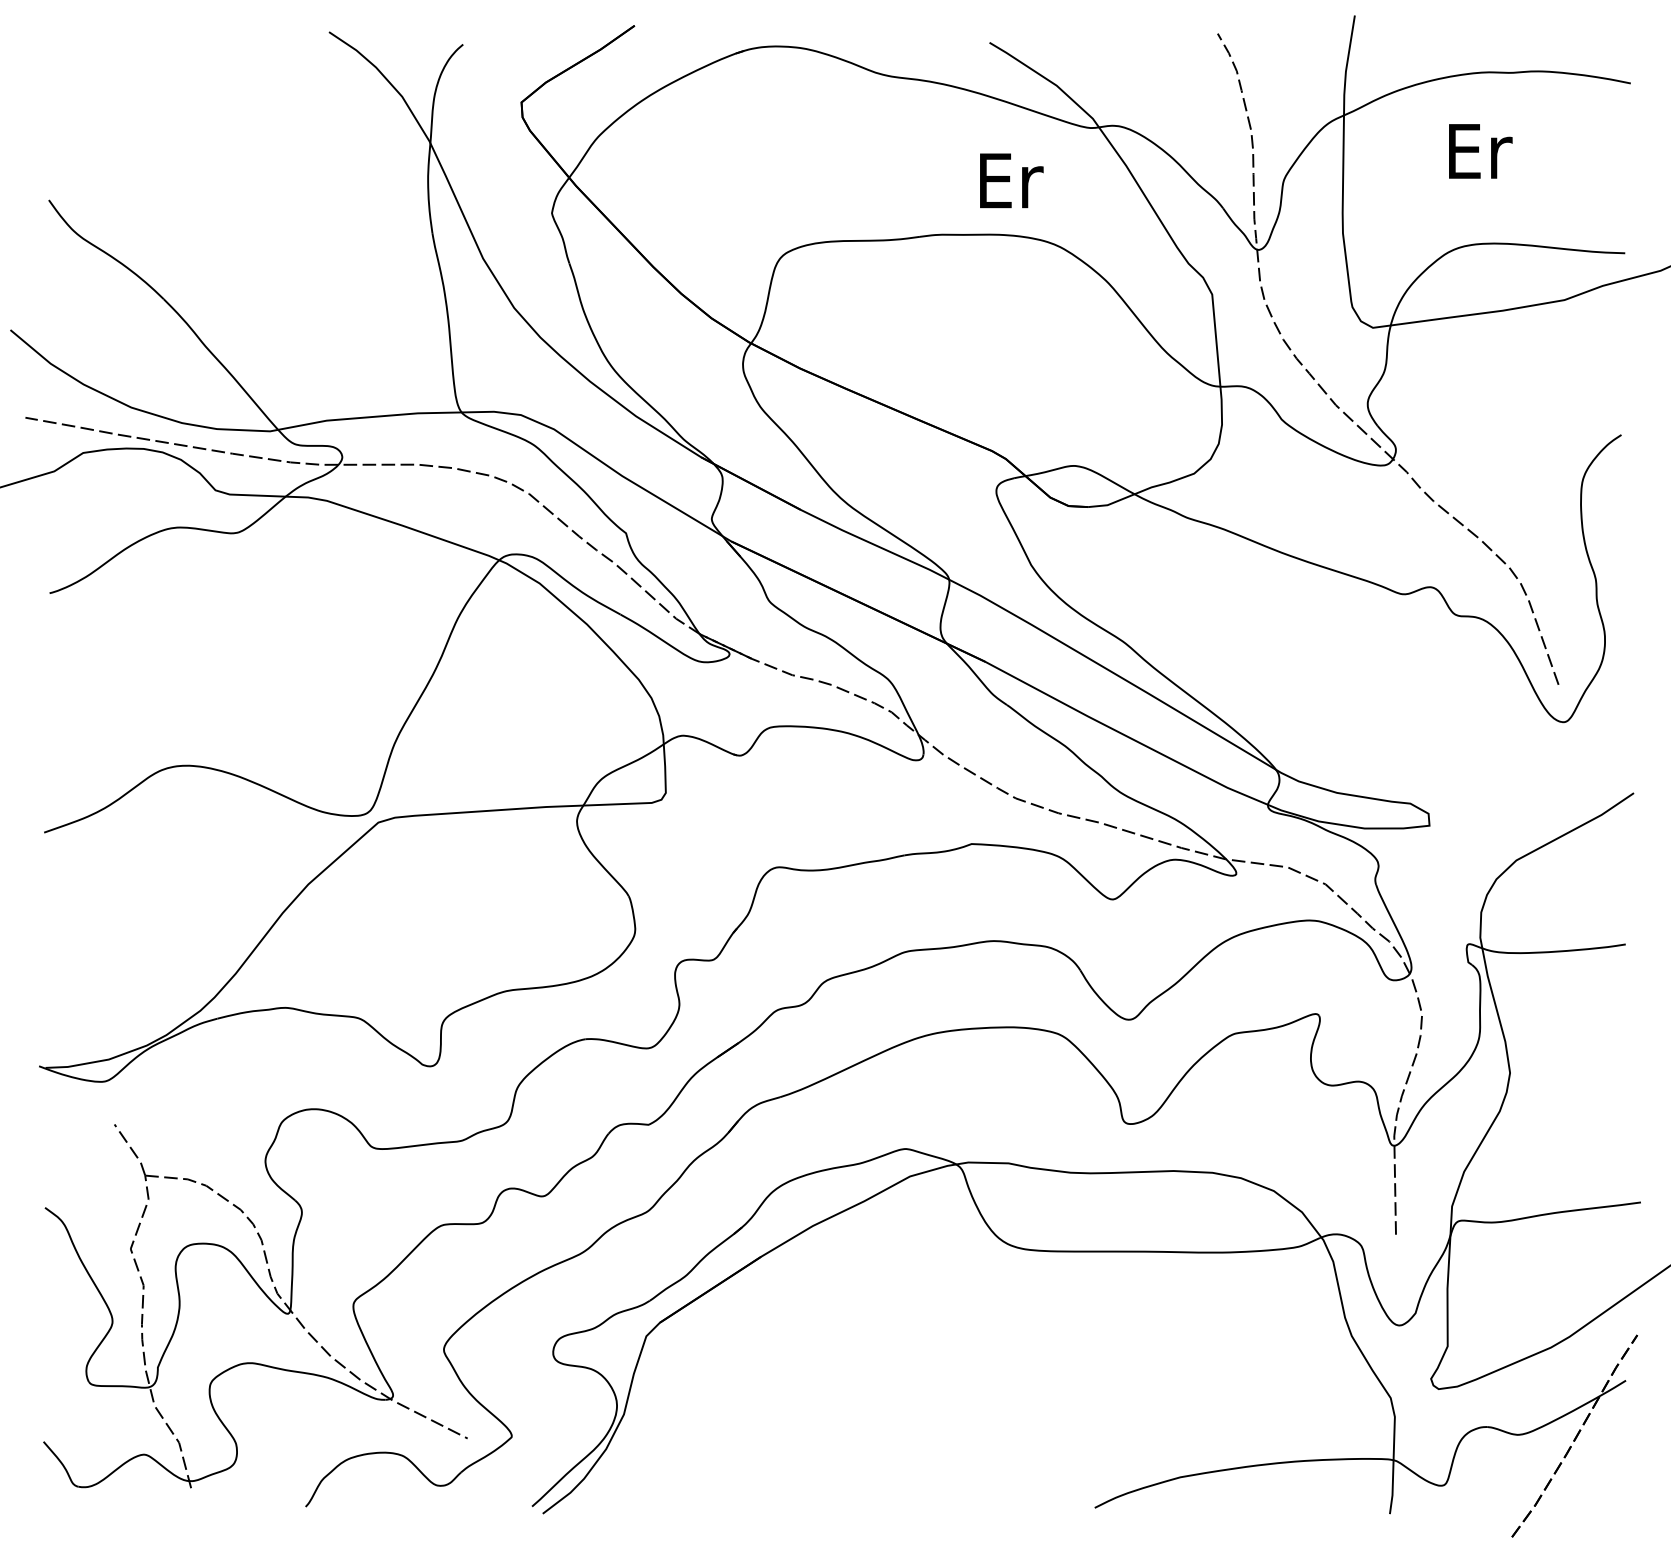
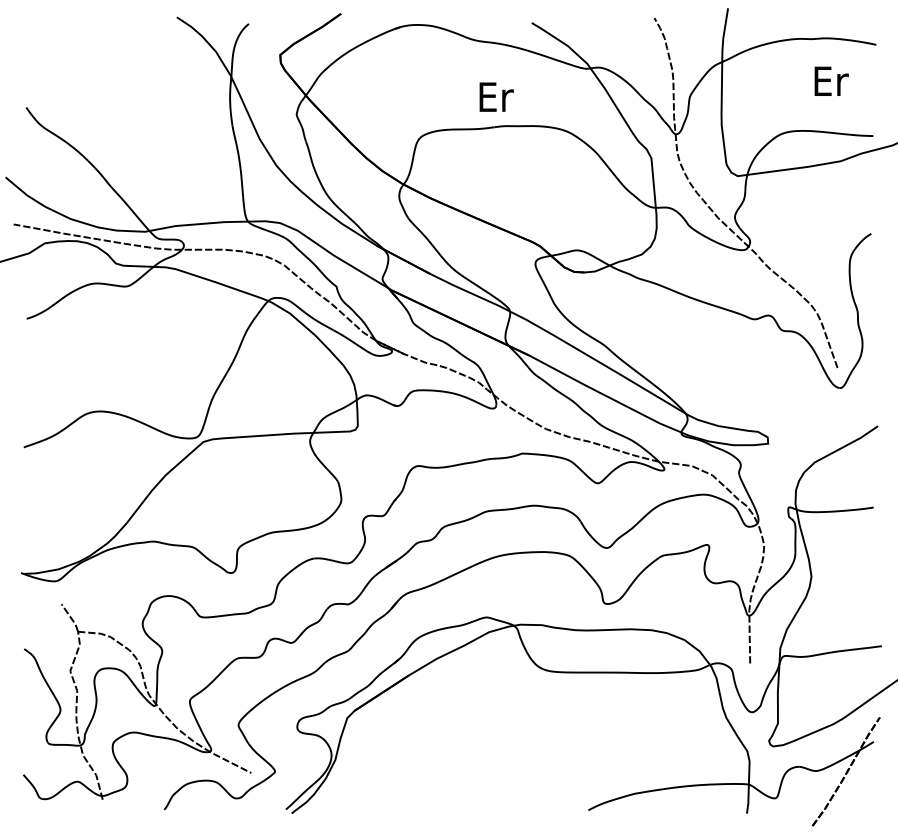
text: (1480, 149) -> (831, 80), moved
text: (1011, 179) -> (496, 96), moved

